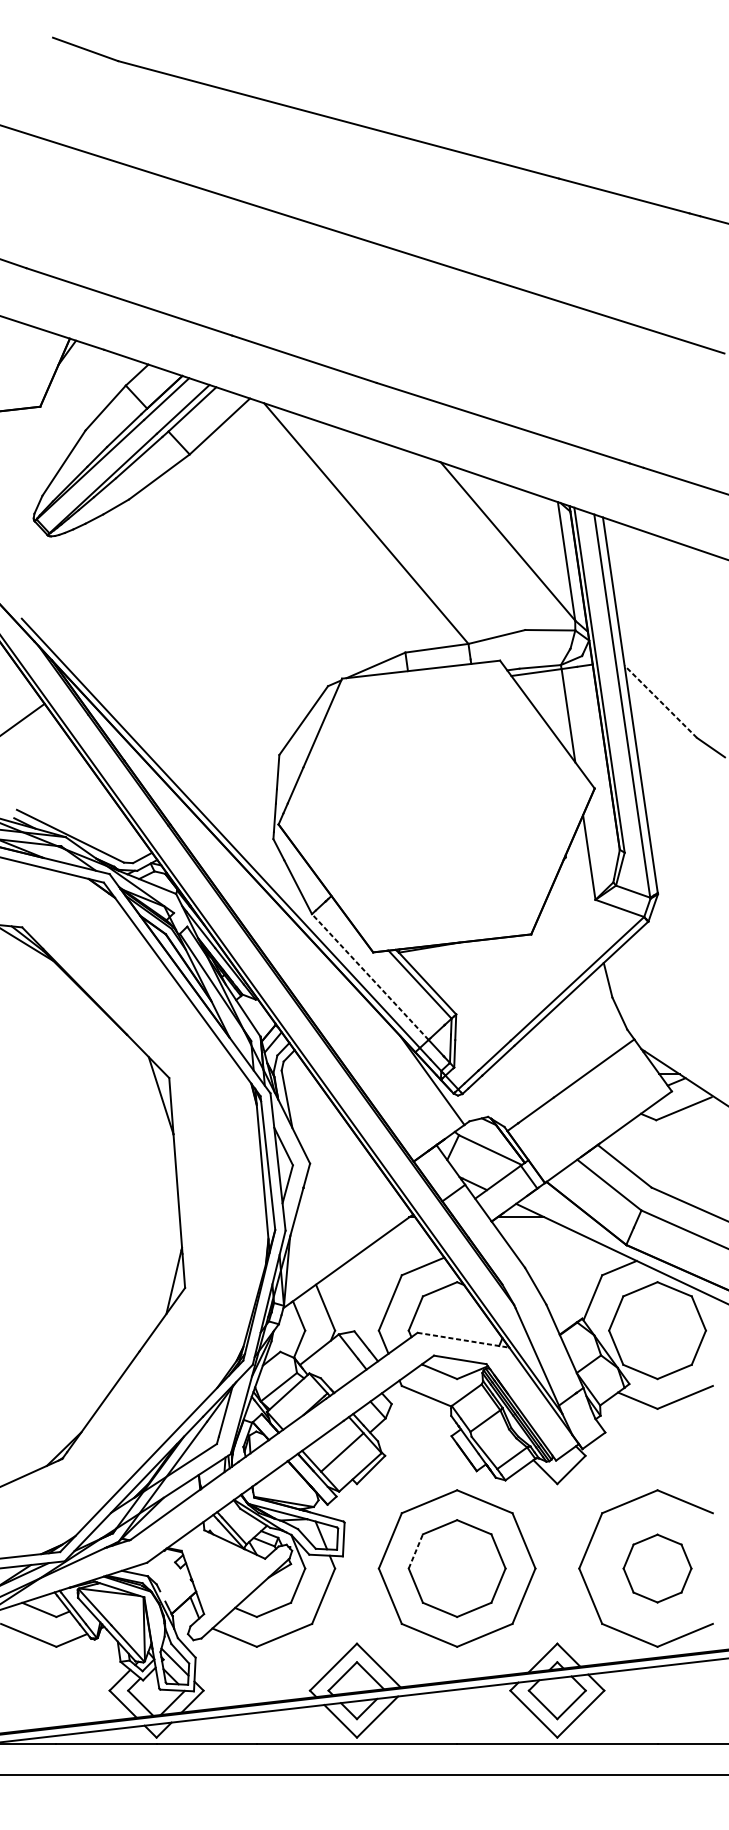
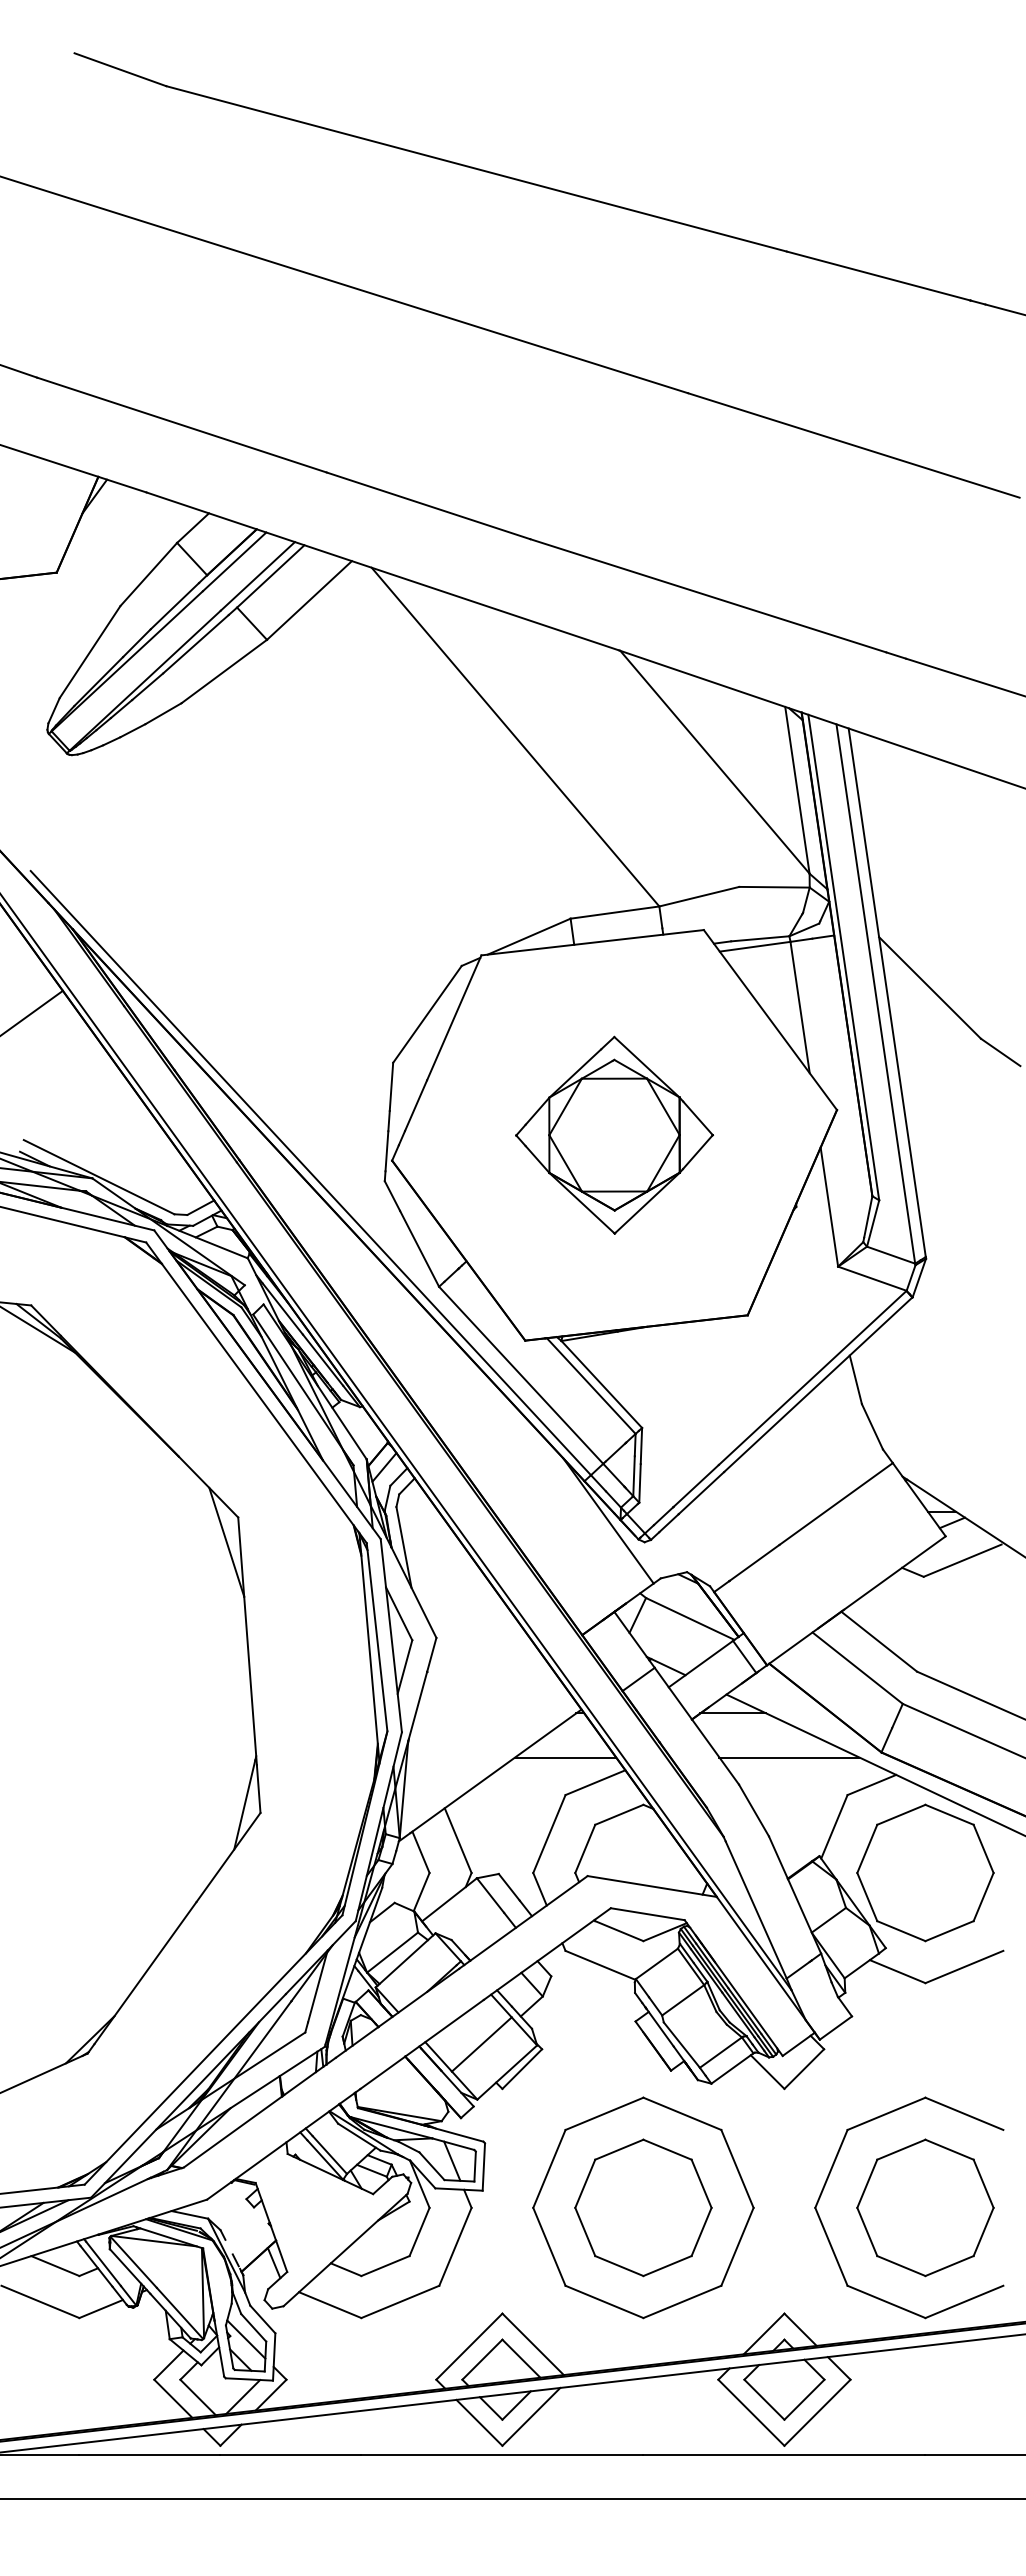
line: (661, 701) -> (930, 987), dashed -> solid
part: (436, 805) -> (614, 1134), added
line: (370, 977) -> (521, 1375), dashed -> solid
line: (401, 1248) -> (565, 1757), added
line: (560, 1248) -> (789, 1757), added
line: (463, 1340) -> (652, 1886), dashed -> solid
line: (416, 1551) -> (585, 2183), dashed -> solid
part: (657, 1568) -> (925, 2207), size x1.43

